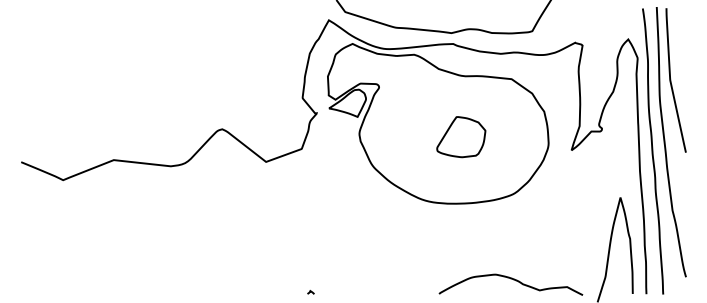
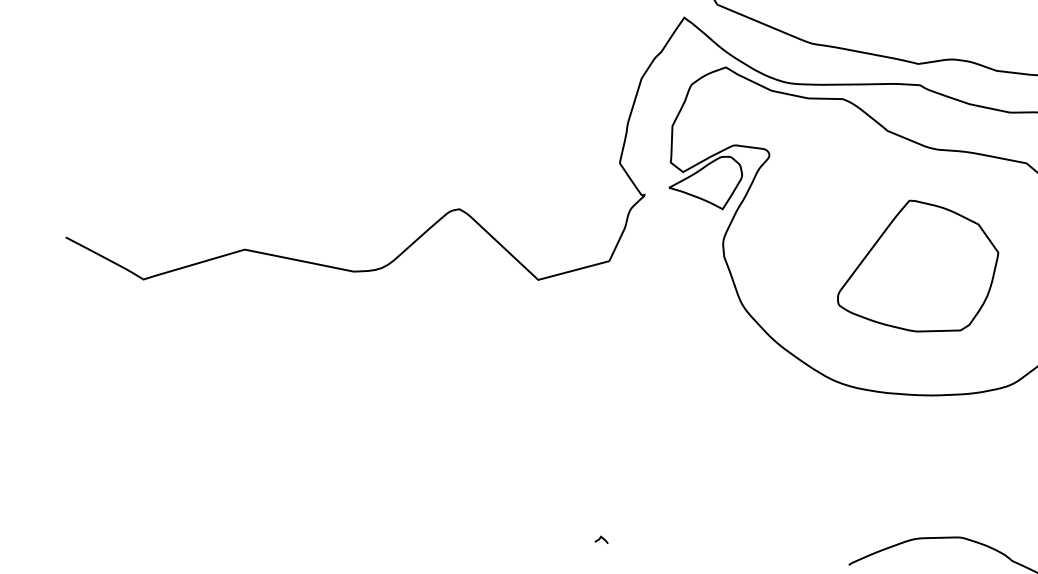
part: (461, 136) -> (919, 265), size x1.67

